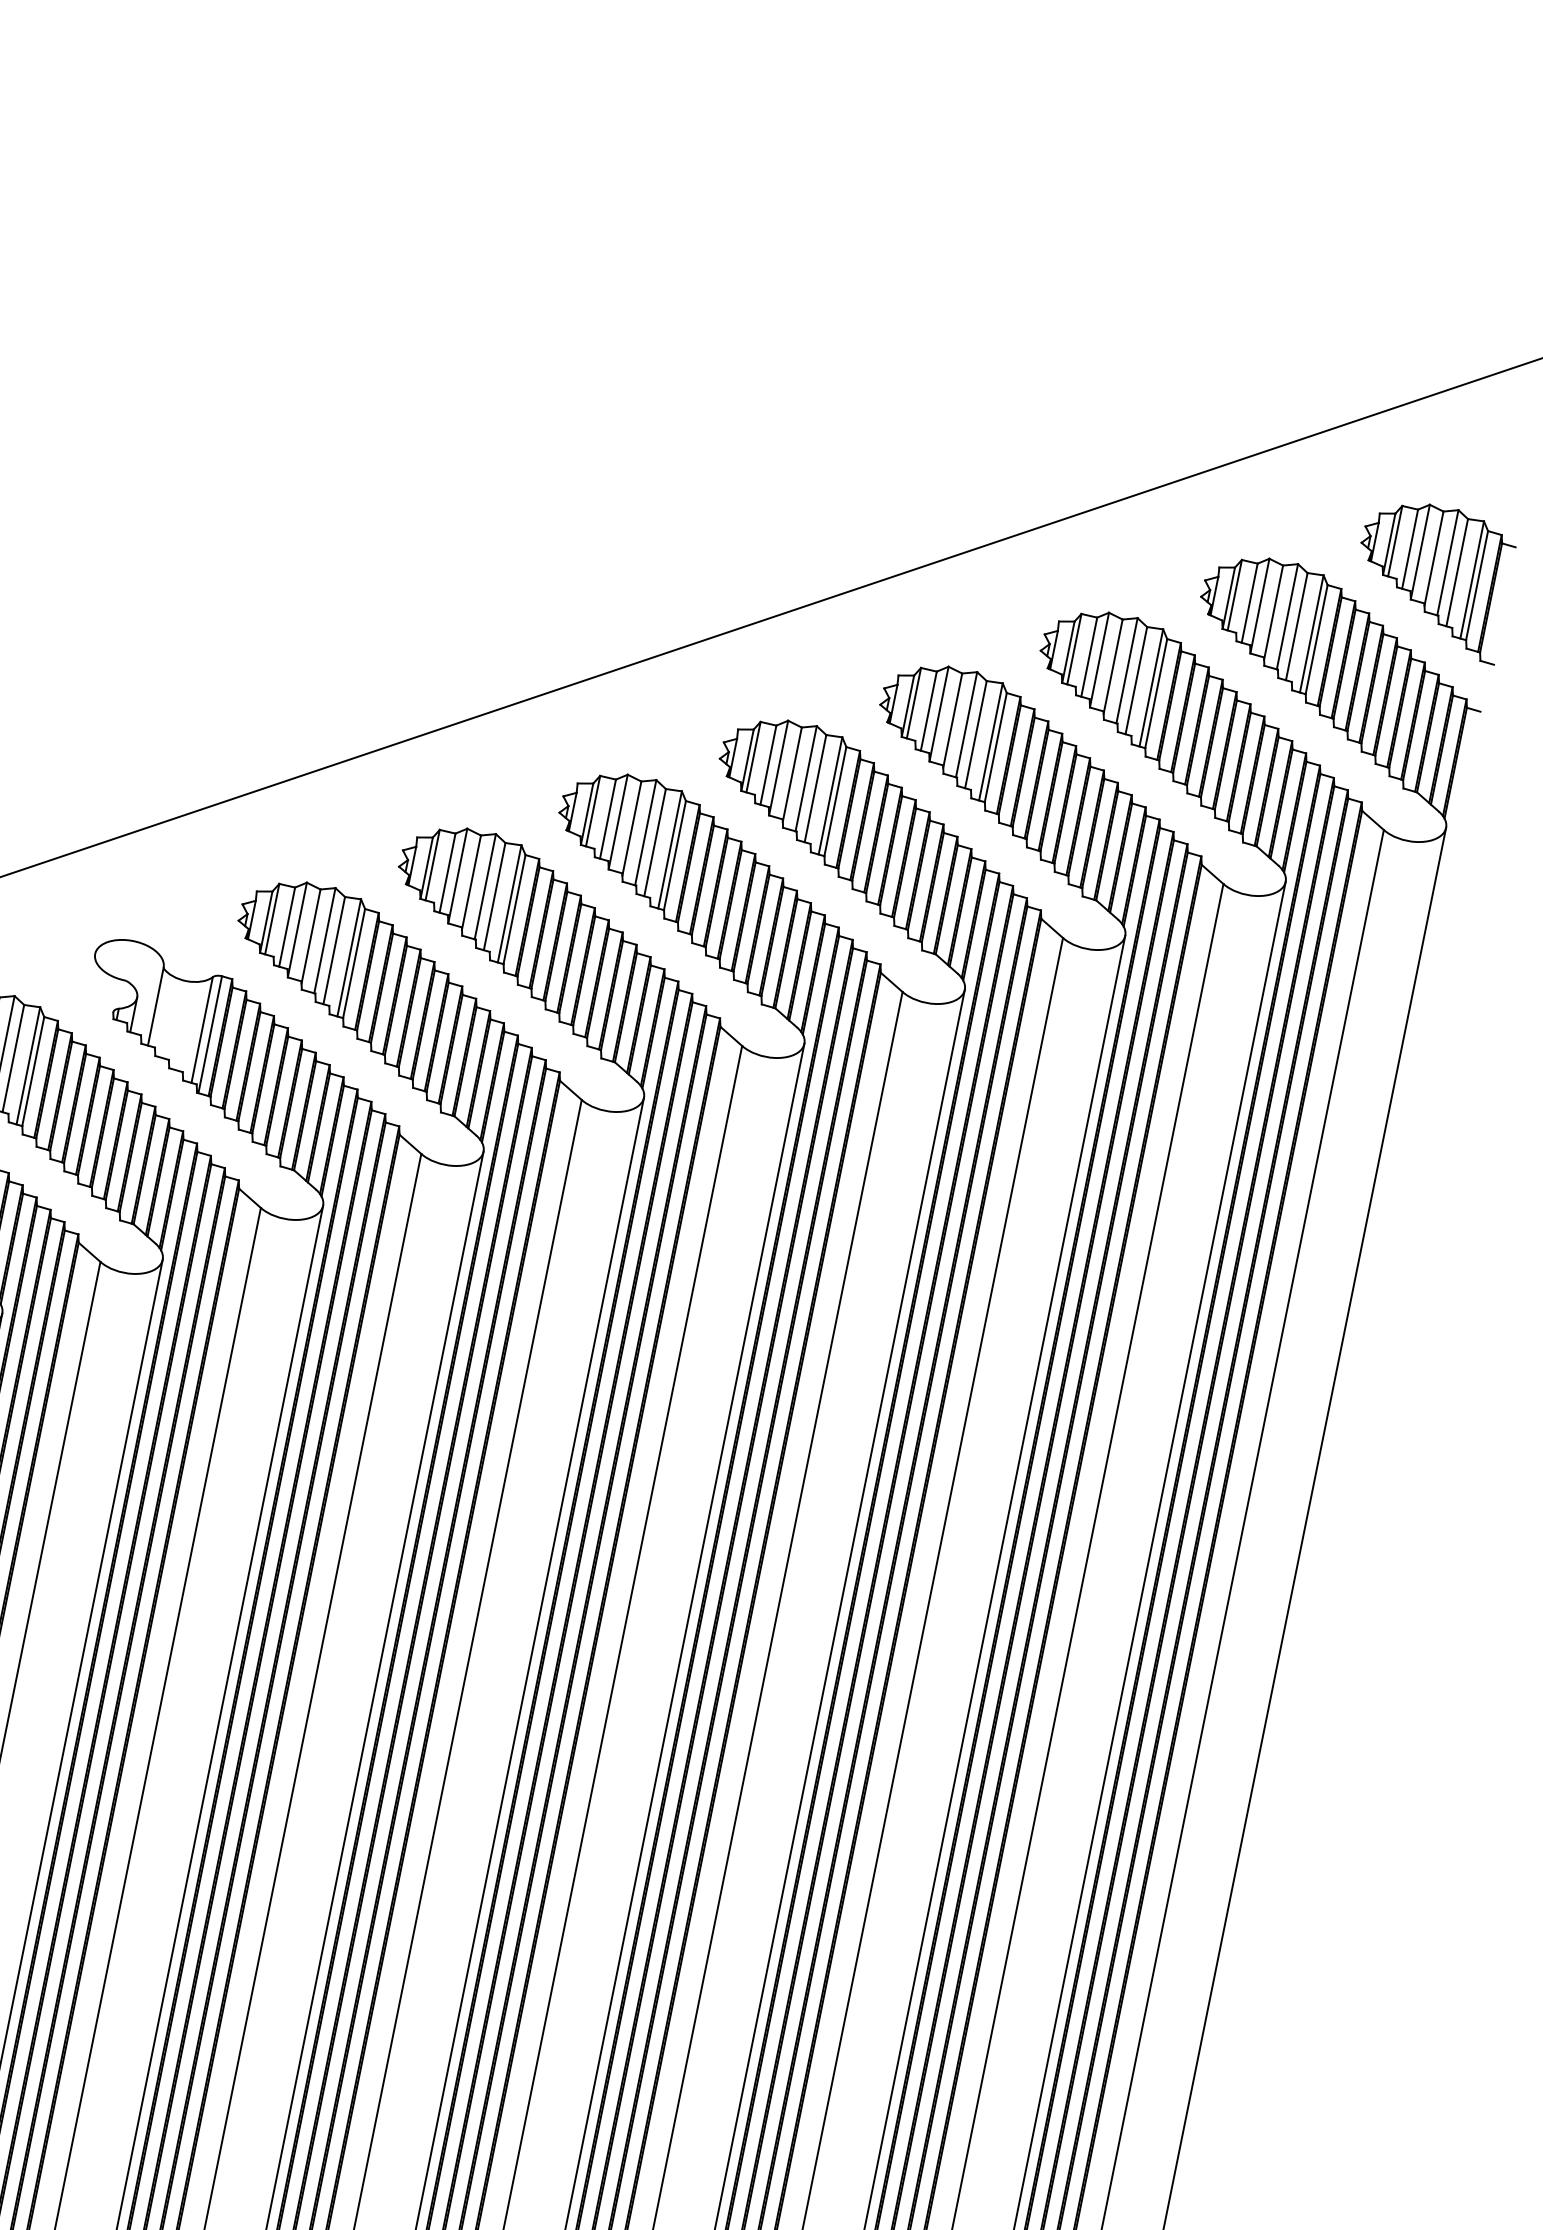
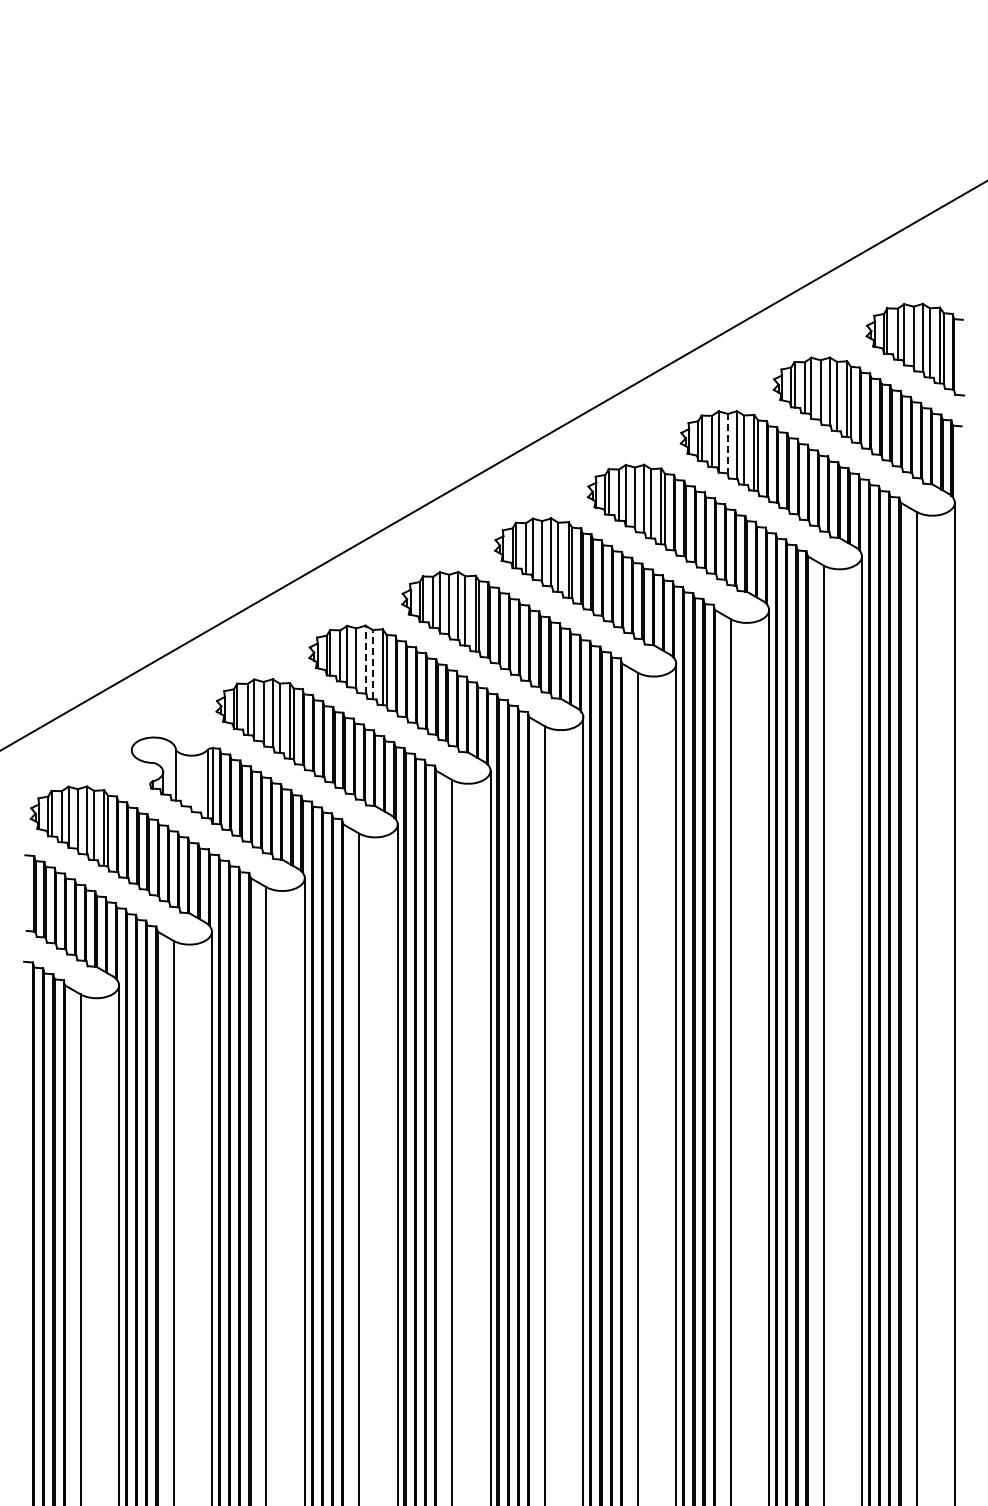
line: (1112, 665) -> (727, 443), solid -> dashed
line: (485, 886) -> (365, 659), solid -> dashed
line: (494, 896) -> (372, 664), solid -> dashed

